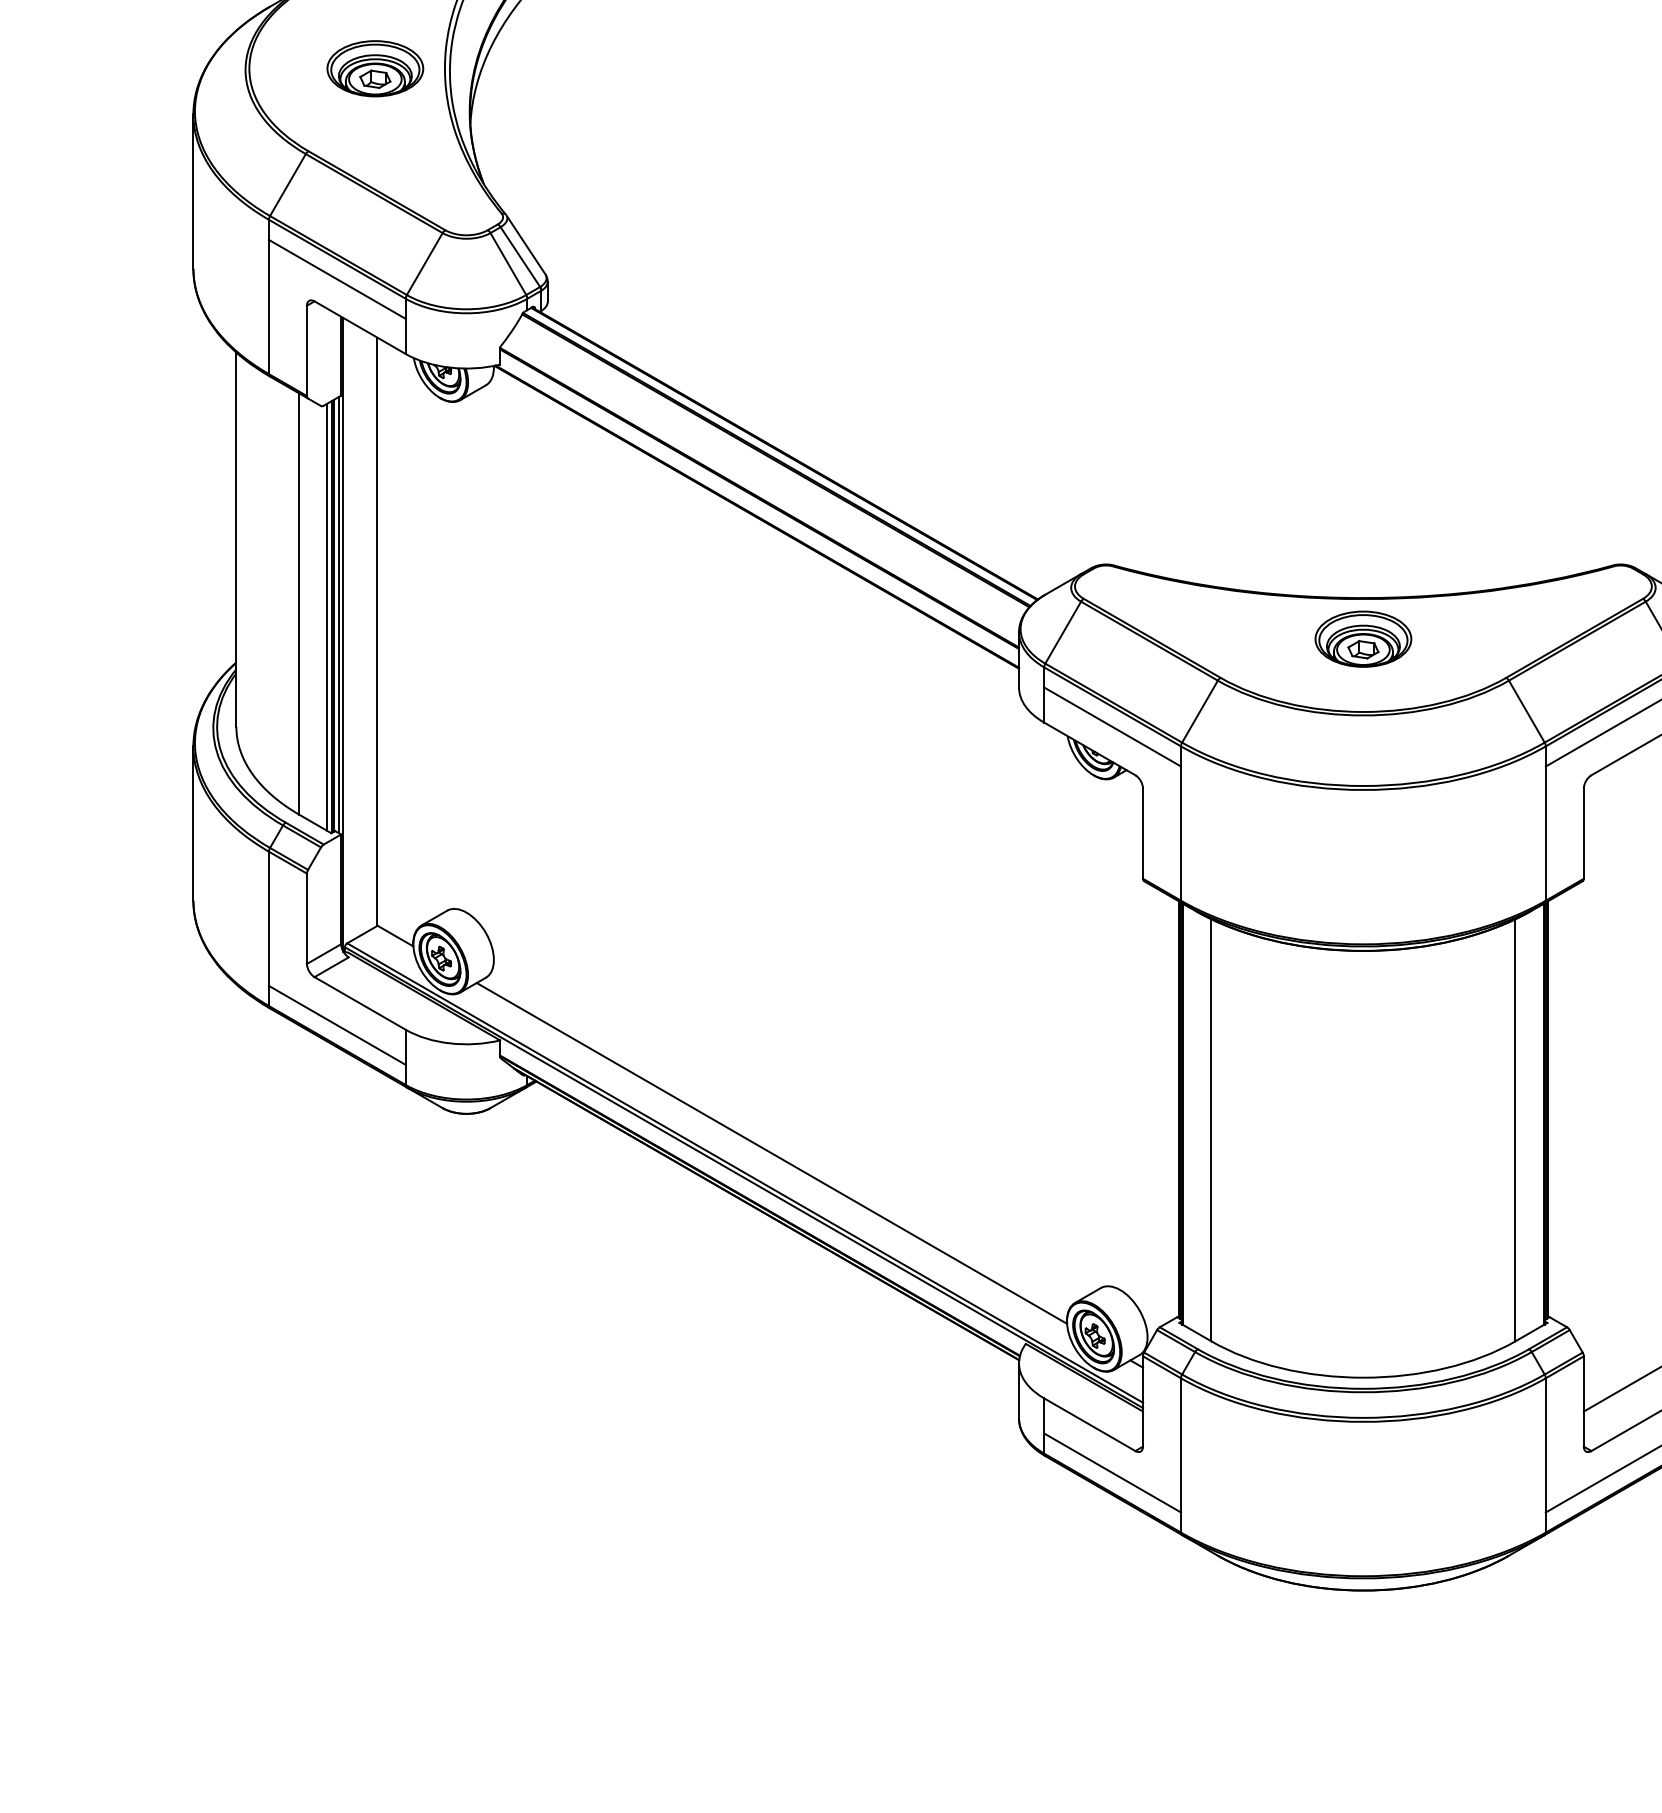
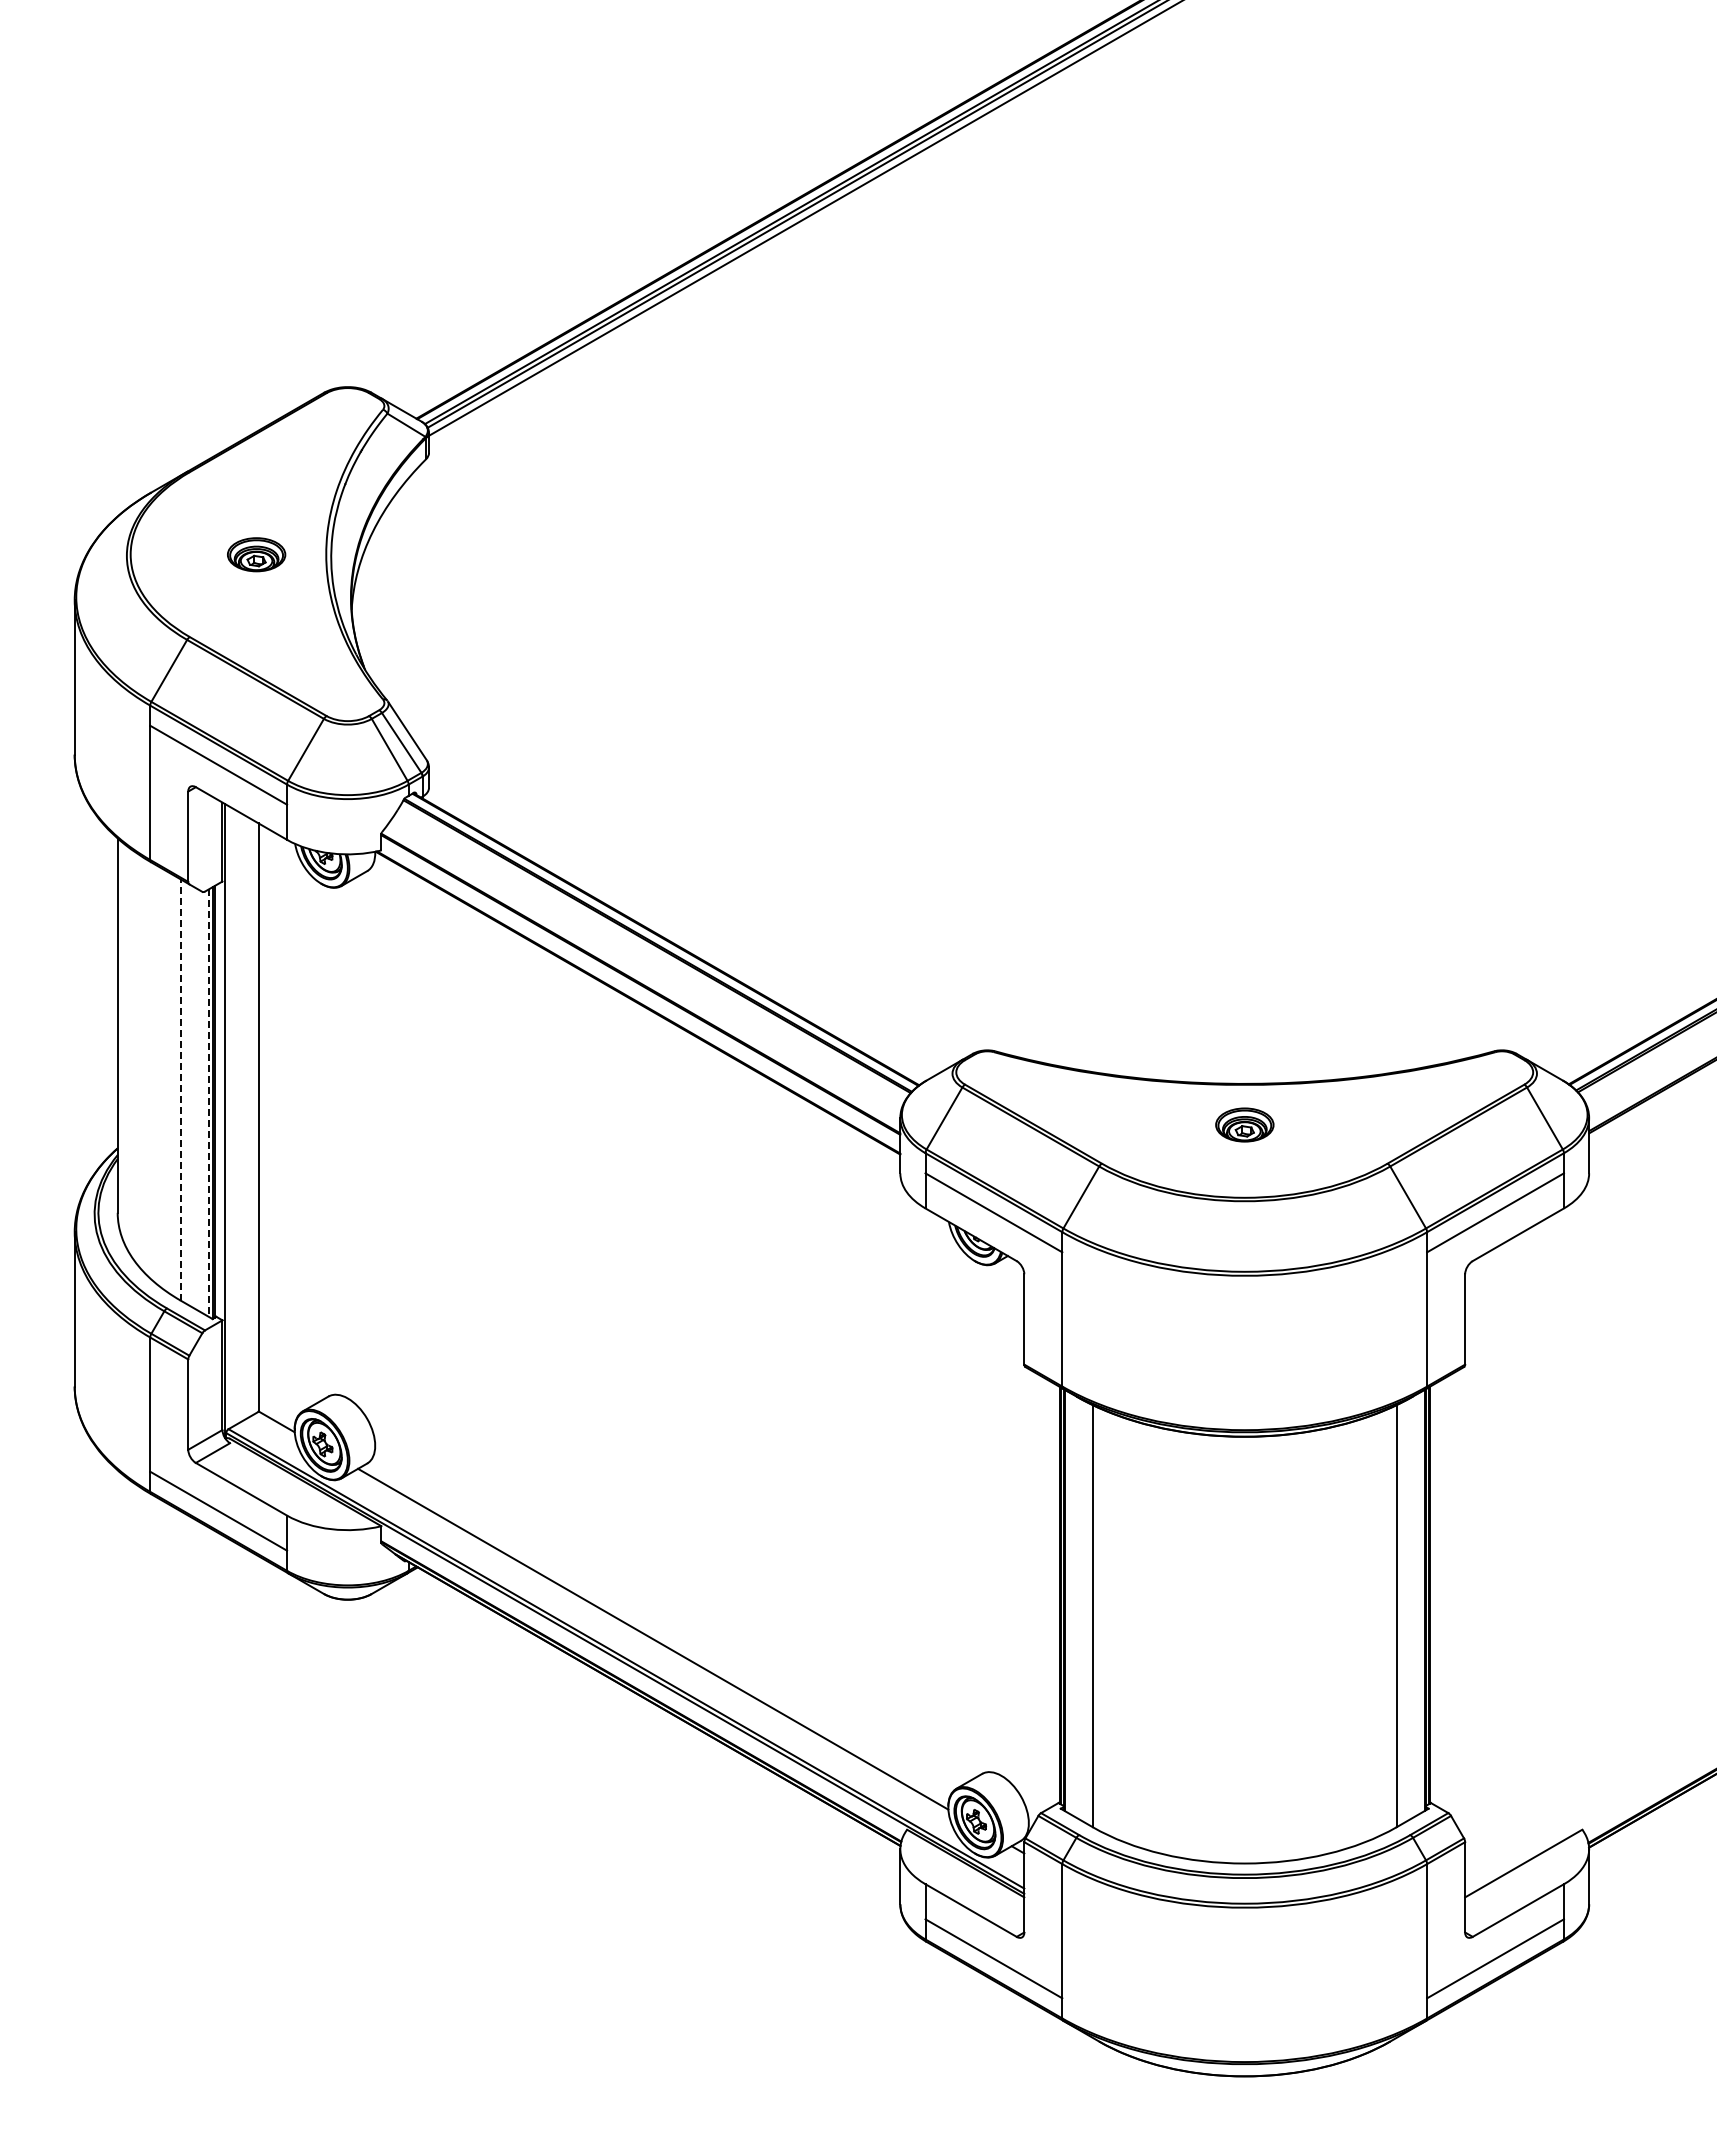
part: (375, 68) -> (256, 554), size x0.6
line: (299, 603) -> (180, 1089), solid -> dashed
line: (339, 614) -> (220, 1100), removed
line: (327, 617) -> (208, 1103), solid -> dashed
part: (1363, 638) -> (1244, 1124), size x0.6

